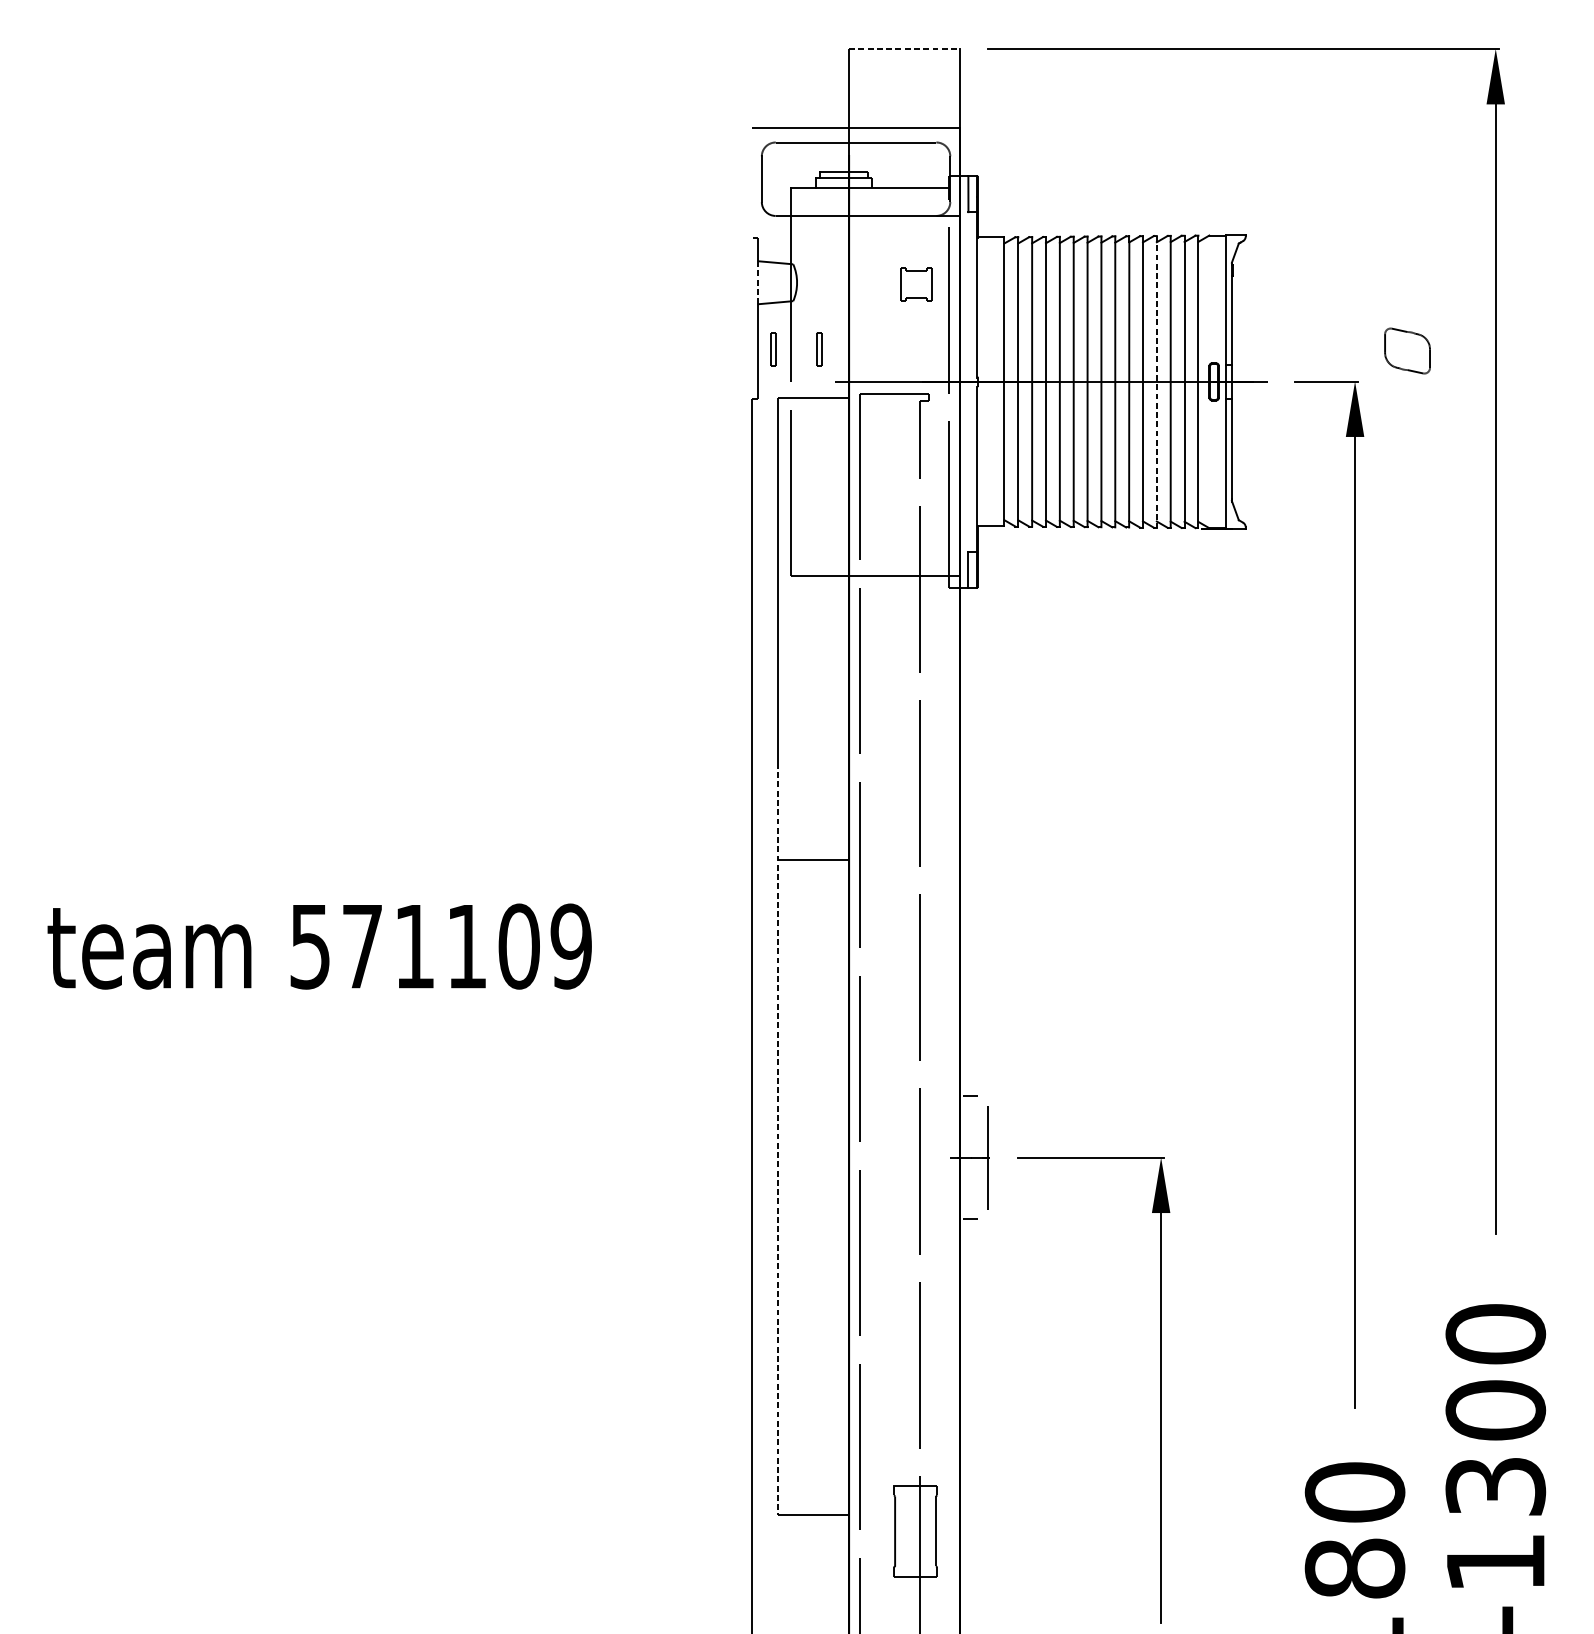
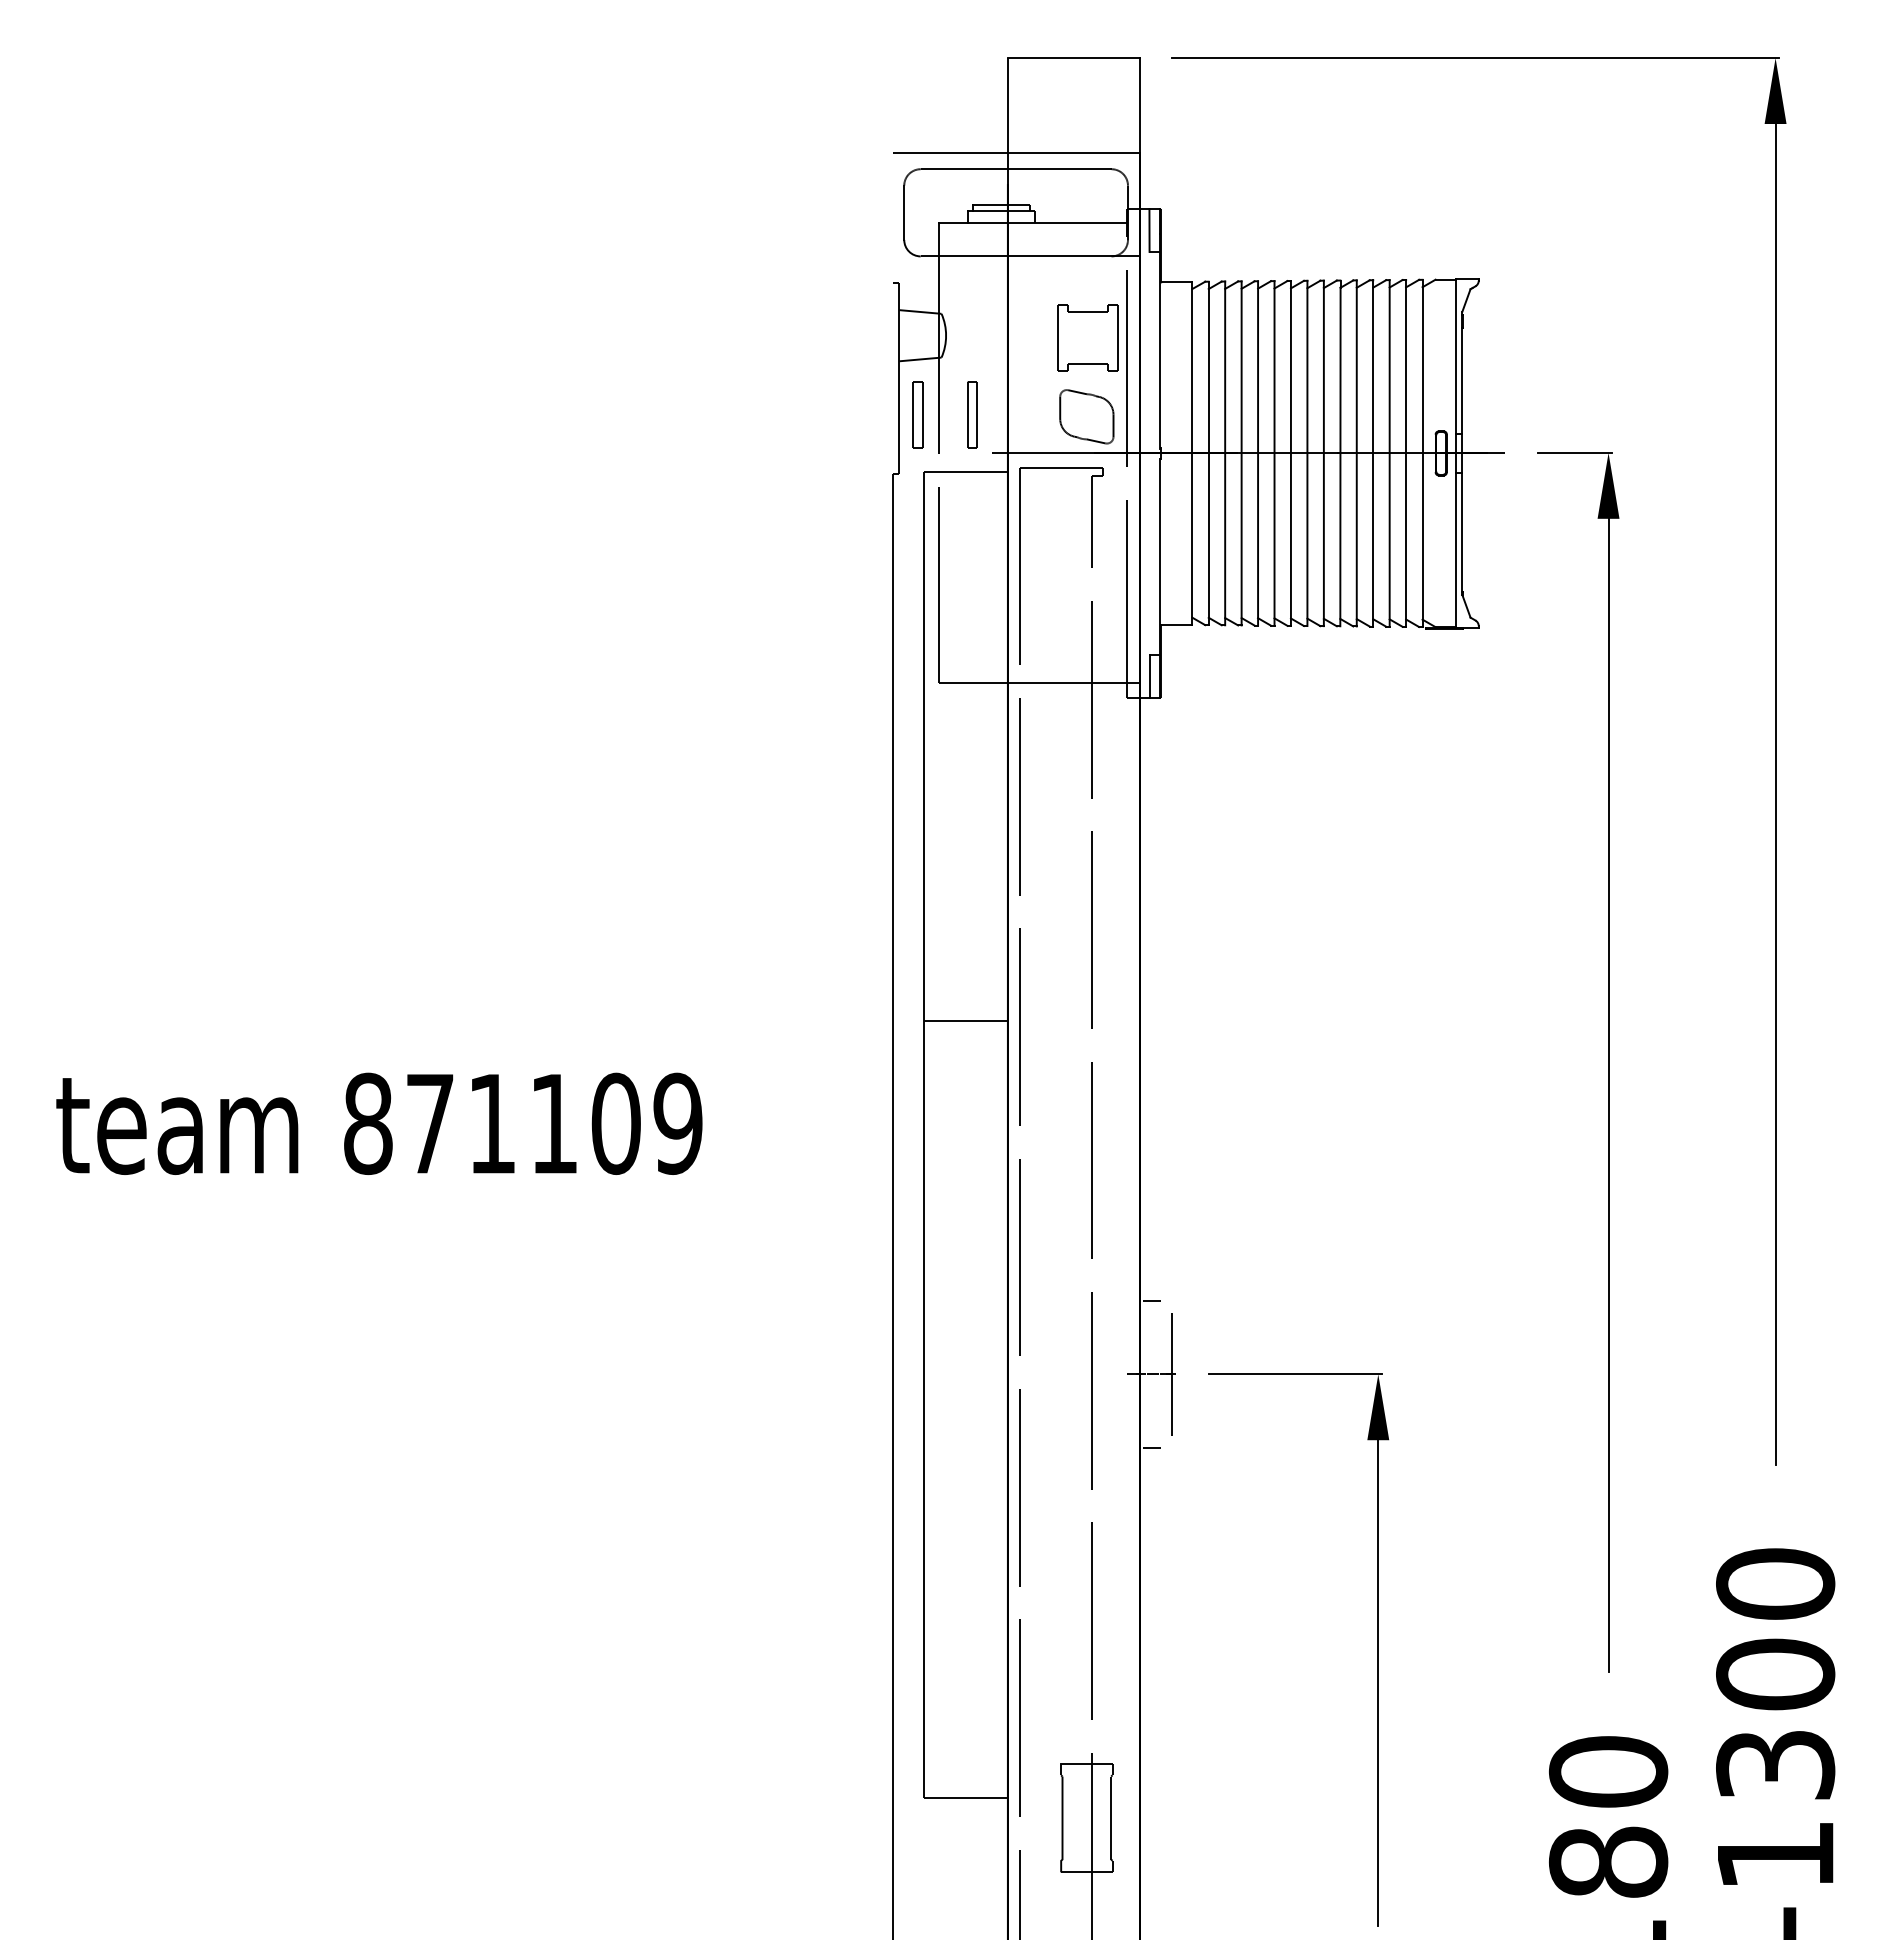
line: (904, 49) -> (1073, 58), dashed -> solid
line: (757, 282) -> (899, 335), dashed -> solid
part: (916, 284) -> (1087, 337), size x1.67
part: (772, 349) -> (917, 414), size x1.67
part: (819, 349) -> (972, 414), size x1.67
part: (1407, 350) -> (1086, 416), moved
line: (1157, 381) -> (1373, 453), dashed -> solid
text: (310, 946) -> (368, 1123), 571109 -> 871109
line: (778, 1139) -> (923, 1352), dashed -> solid

